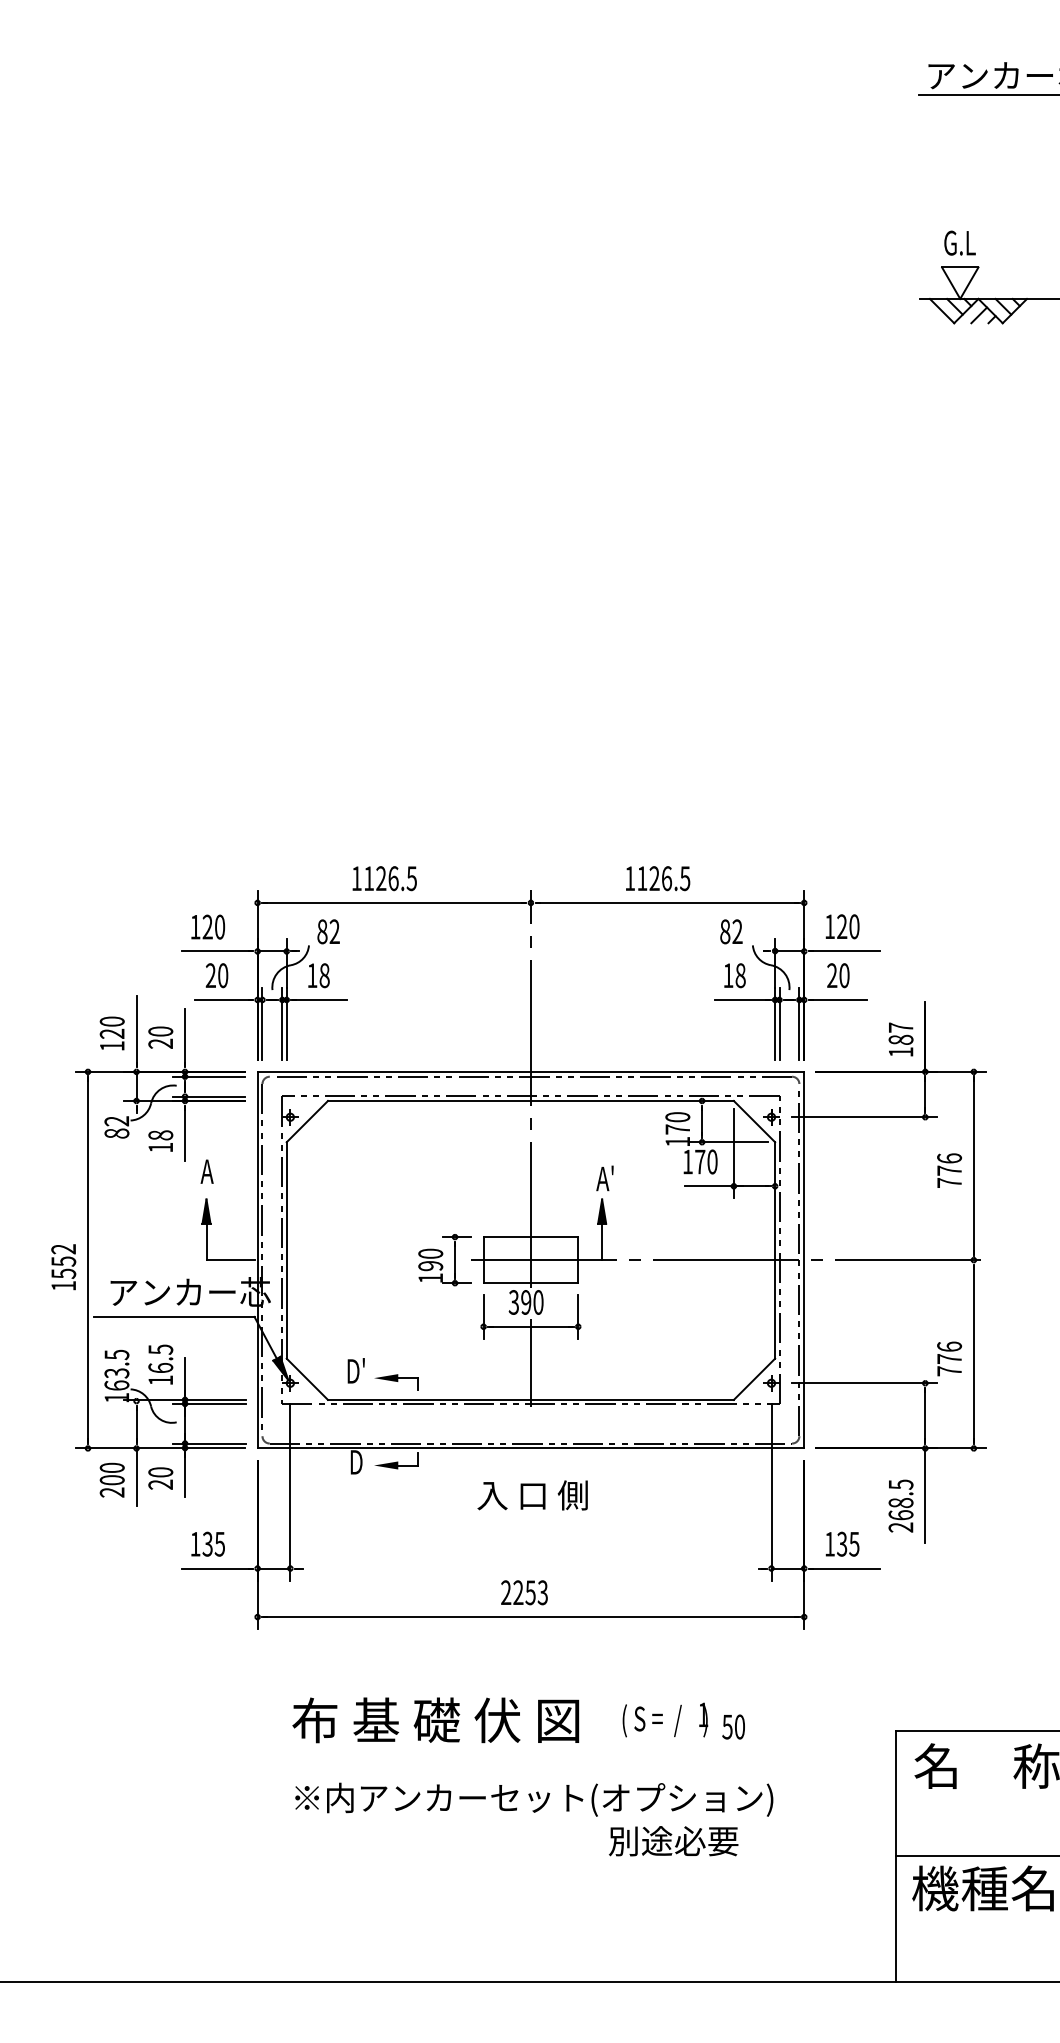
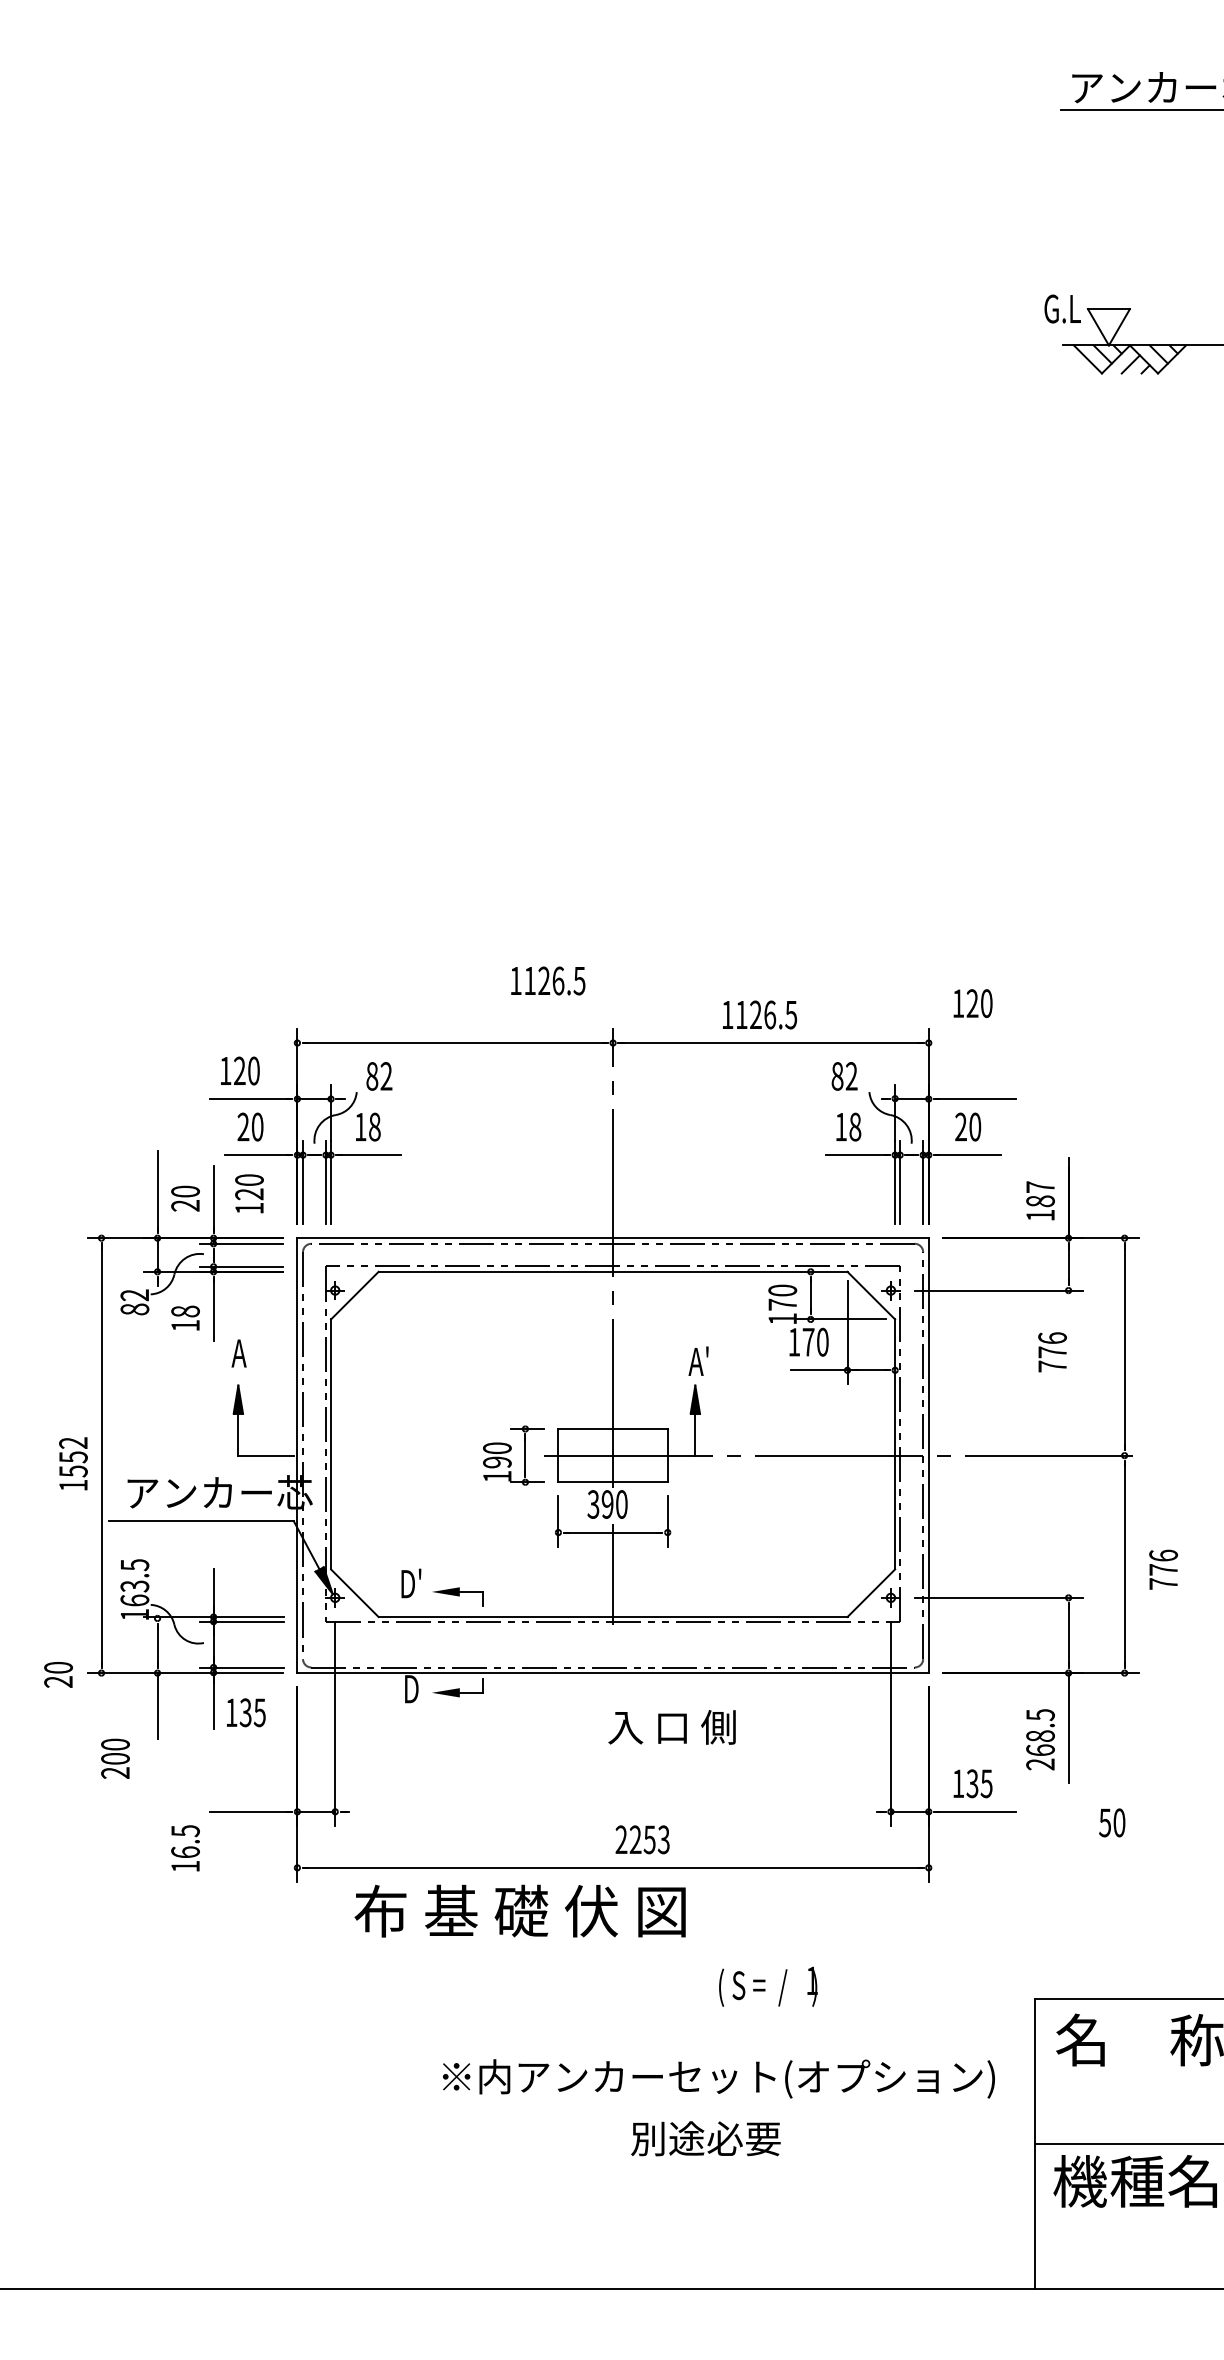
text: (959, 242) -> (1062, 308), moved
text: (384, 878) -> (548, 980), moved
text: (842, 926) -> (972, 1003), moved
text: (112, 1033) -> (249, 1193), moved
text: (949, 1170) -> (1052, 1352), moved
text: (949, 1358) -> (1163, 1569), moved
text: (160, 1364) -> (185, 1848), moved
text: (160, 1478) -> (58, 1674), moved
text: (112, 1479) -> (115, 1758), moved
text: (532, 1495) -> (671, 1727), moved
text: (208, 1544) -> (246, 1712), moved
text: (524, 1592) -> (642, 1839), moved
text: (435, 1719) -> (519, 1910), moved
text: (733, 1726) -> (1112, 1822), moved
text: (533, 1799) -> (718, 2078), moved
text: (673, 1840) -> (705, 2138), moved

